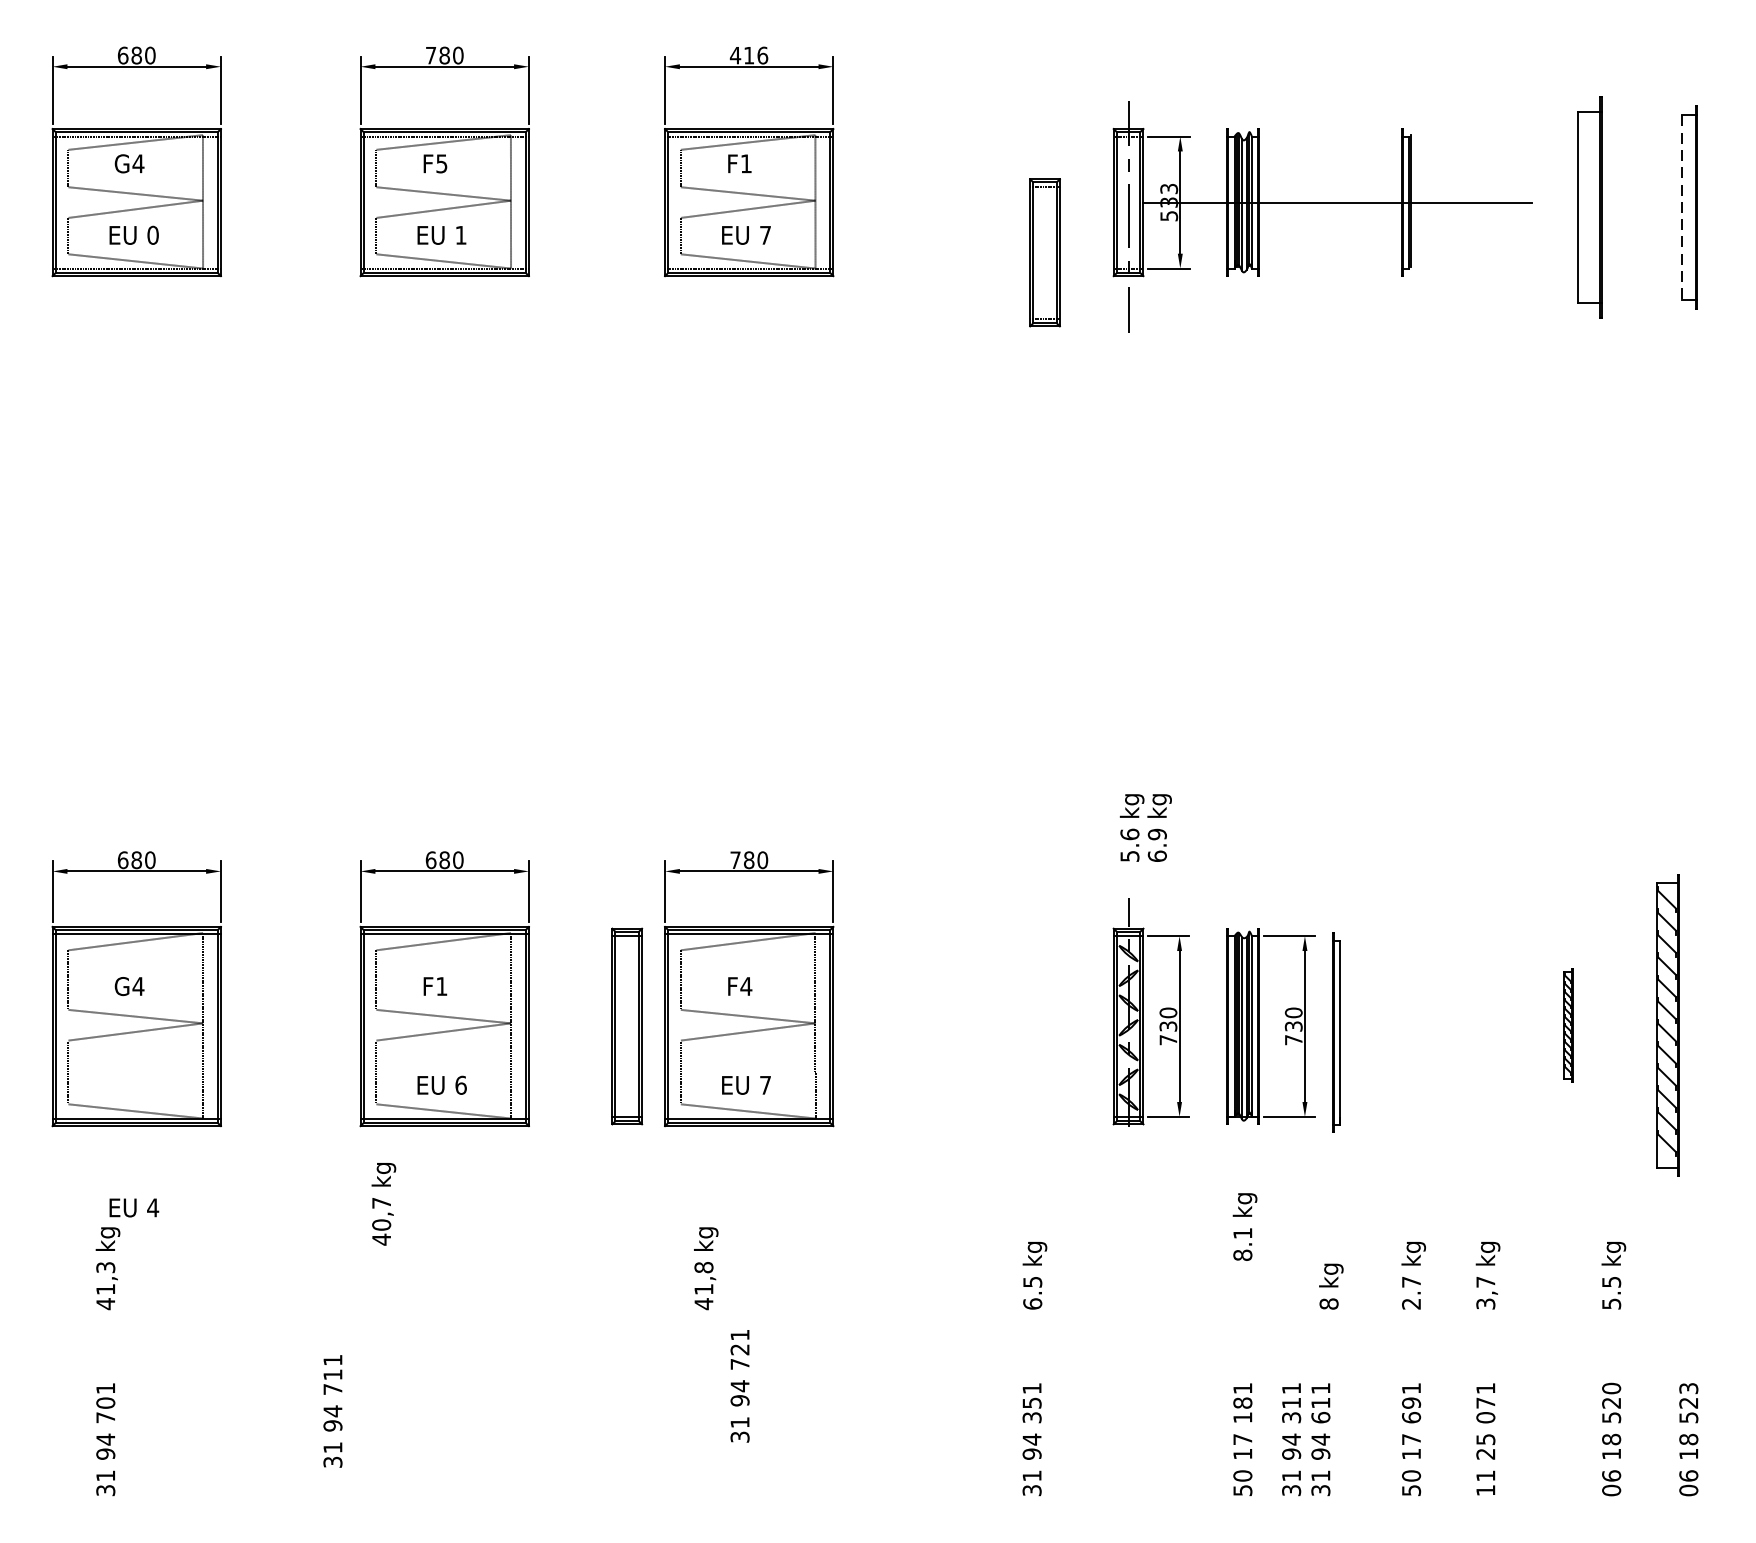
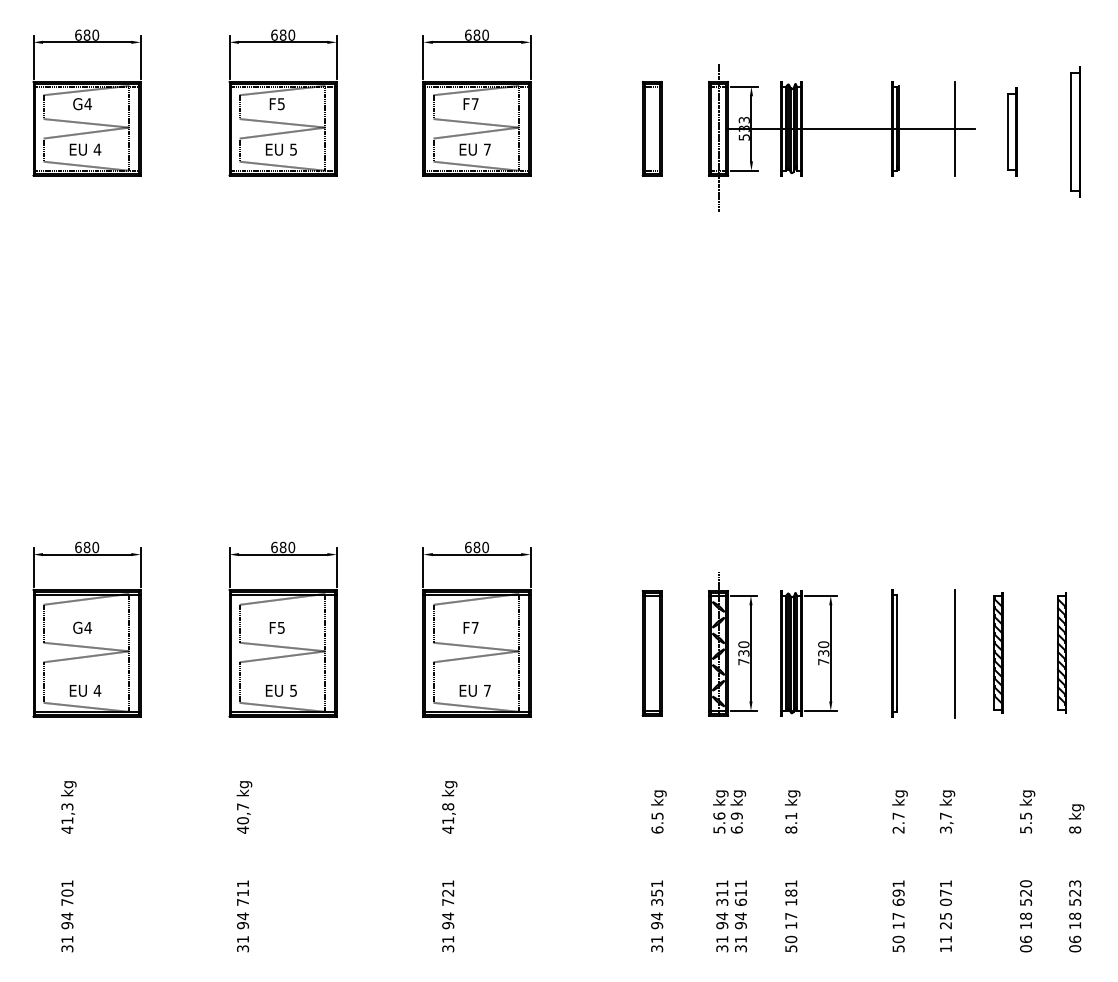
text: (431, 54) -> (274, 34), 780 -> 680
text: (748, 54) -> (476, 34), 416 -> 680
text: (745, 162) -> (474, 103), F1 -> F7
line: (1499, 202) -> (954, 128), added
part: (1590, 206) -> (1012, 131), size x0.62
line: (1681, 208) -> (1070, 132), dashed -> solid
text: (153, 235) -> (97, 149), 0 -> 4
text: (460, 235) -> (293, 149), 1 -> 5
part: (1043, 252) -> (651, 128), moved
text: (1145, 827) -> (729, 811), moved
text: (735, 860) -> (468, 547), 780 -> 680
text: (440, 985) -> (280, 627), F1 -> F5
text: (745, 985) -> (474, 627), F4 -> F7
part: (1568, 1025) -> (998, 652), size x1.67
part: (1667, 1025) -> (1061, 652), size x0.62
part: (625, 1026) -> (651, 653), moved
line: (1499, 1026) -> (954, 653), added
part: (1335, 1033) -> (894, 653), moved
text: (460, 1084) -> (293, 690), 6 -> 5
text: (383, 1204) -> (244, 807), moved
text: (134, 1207) -> (85, 690), moved
text: (1244, 1226) -> (792, 811), moved
text: (1331, 1285) -> (1076, 818), moved
text: (740, 1386) -> (448, 916), moved
text: (333, 1411) -> (243, 916), moved
text: (1306, 1439) -> (731, 916), moved

